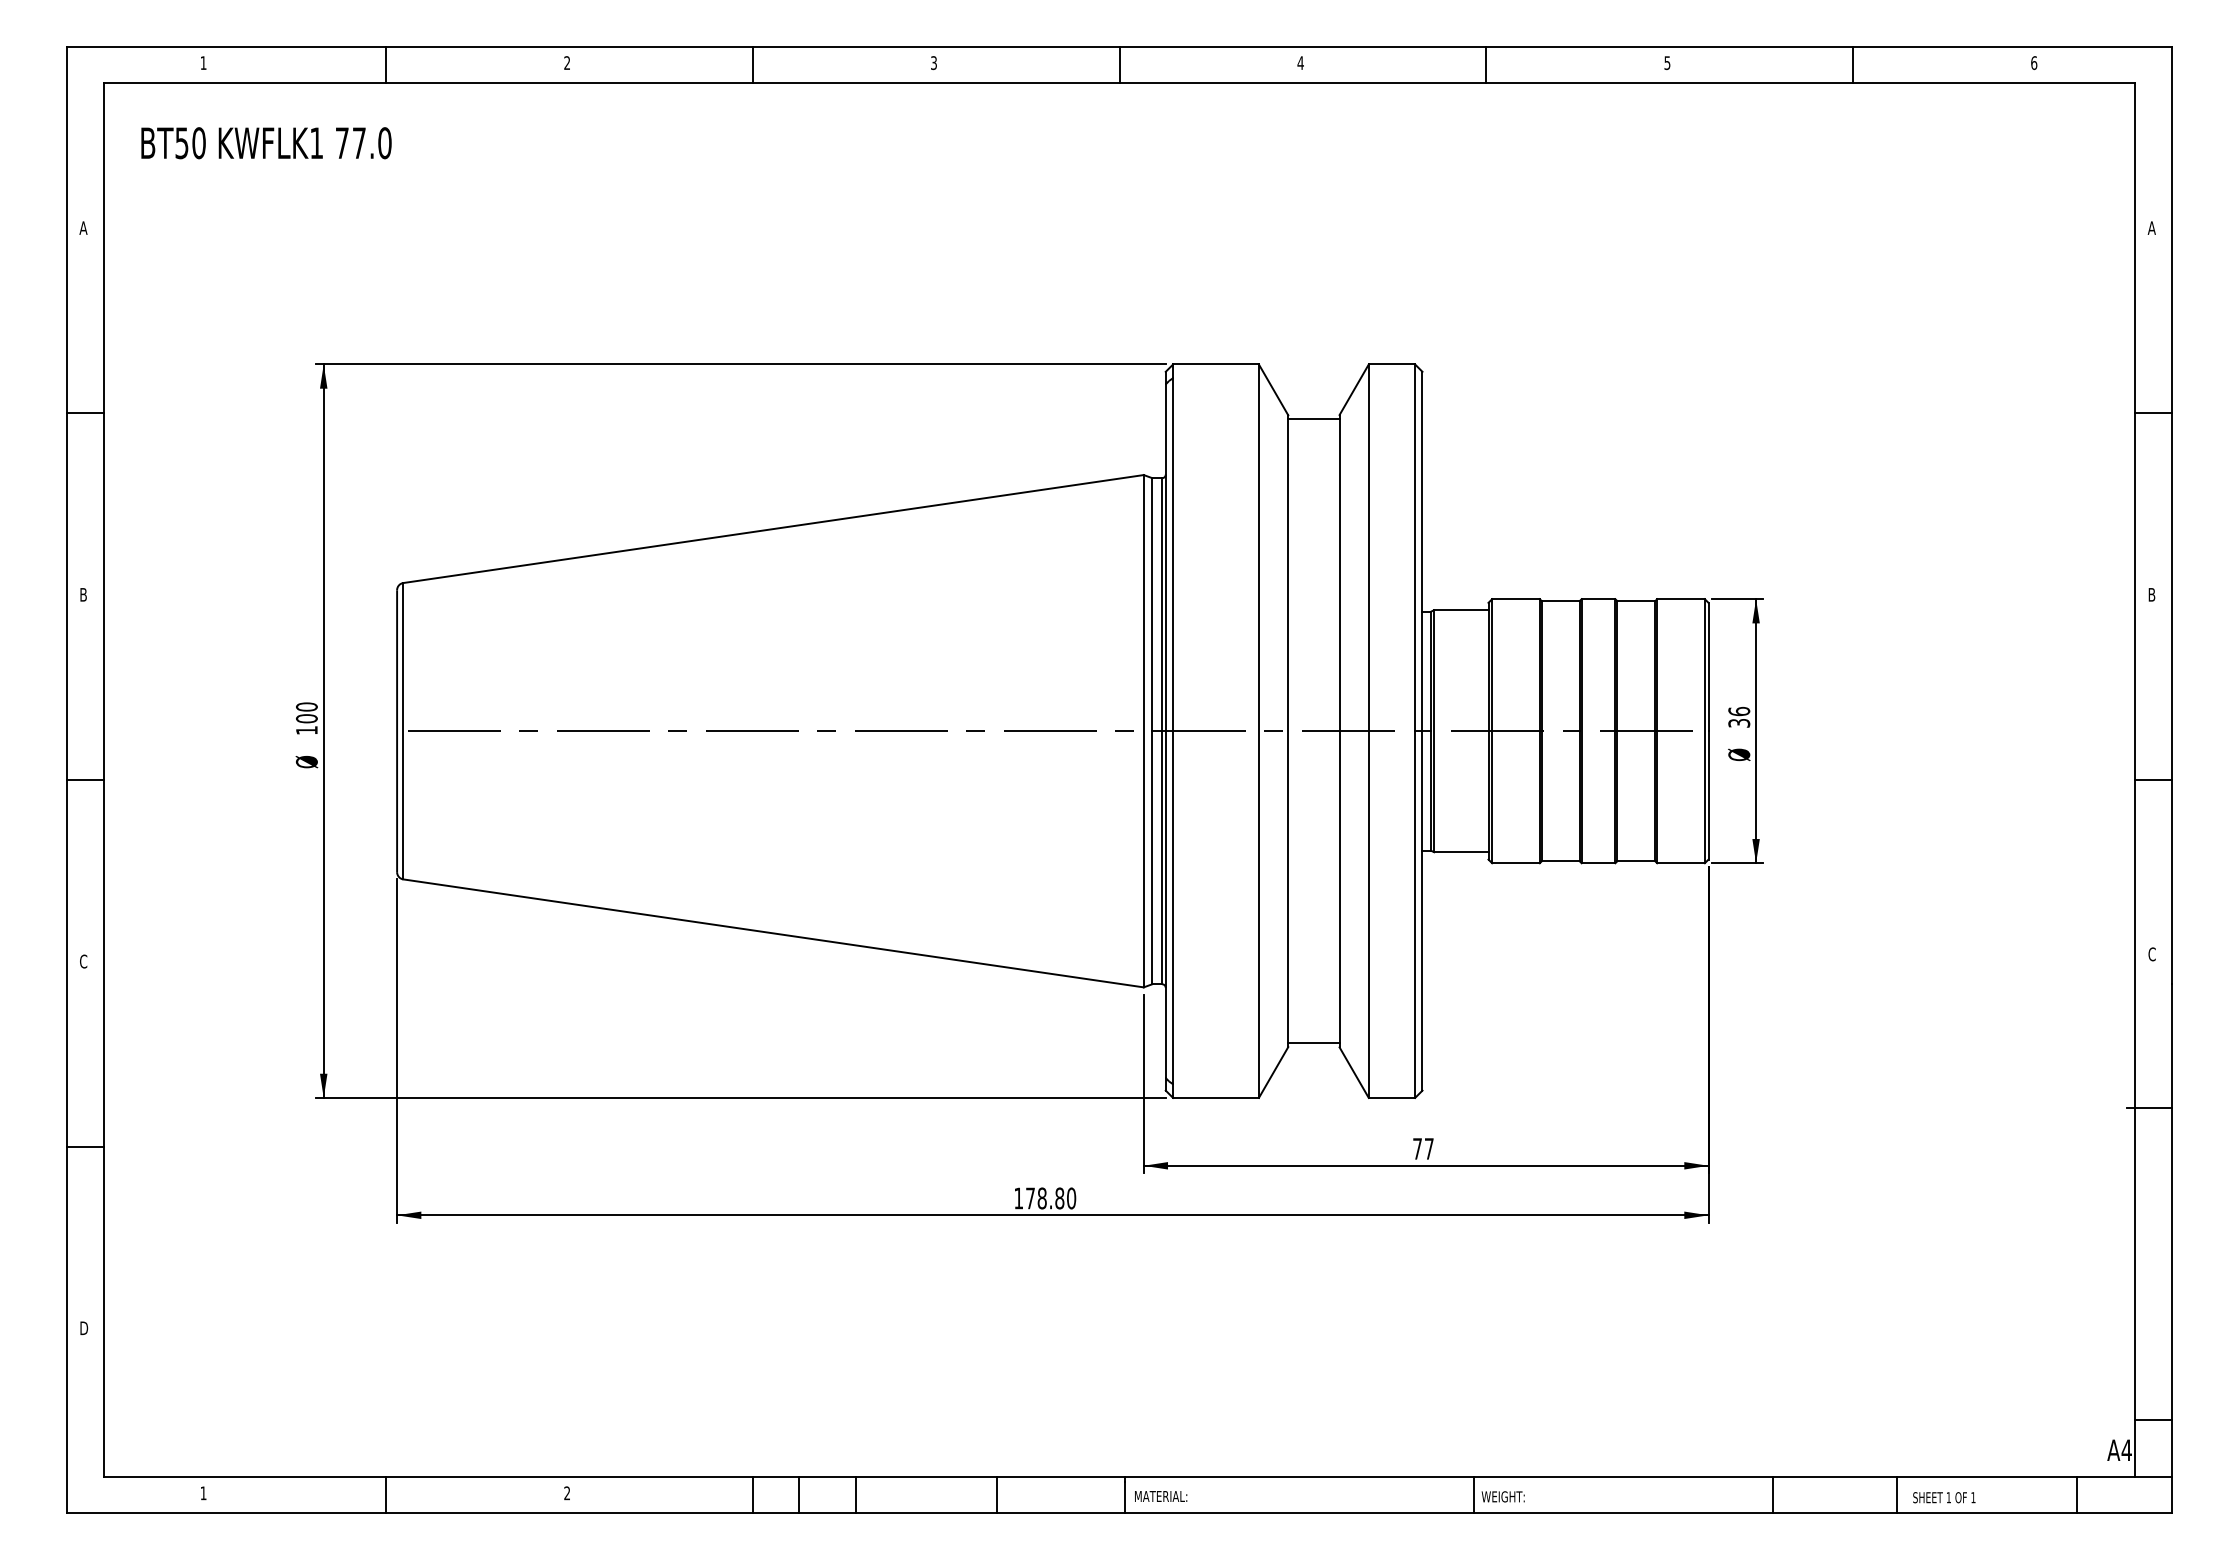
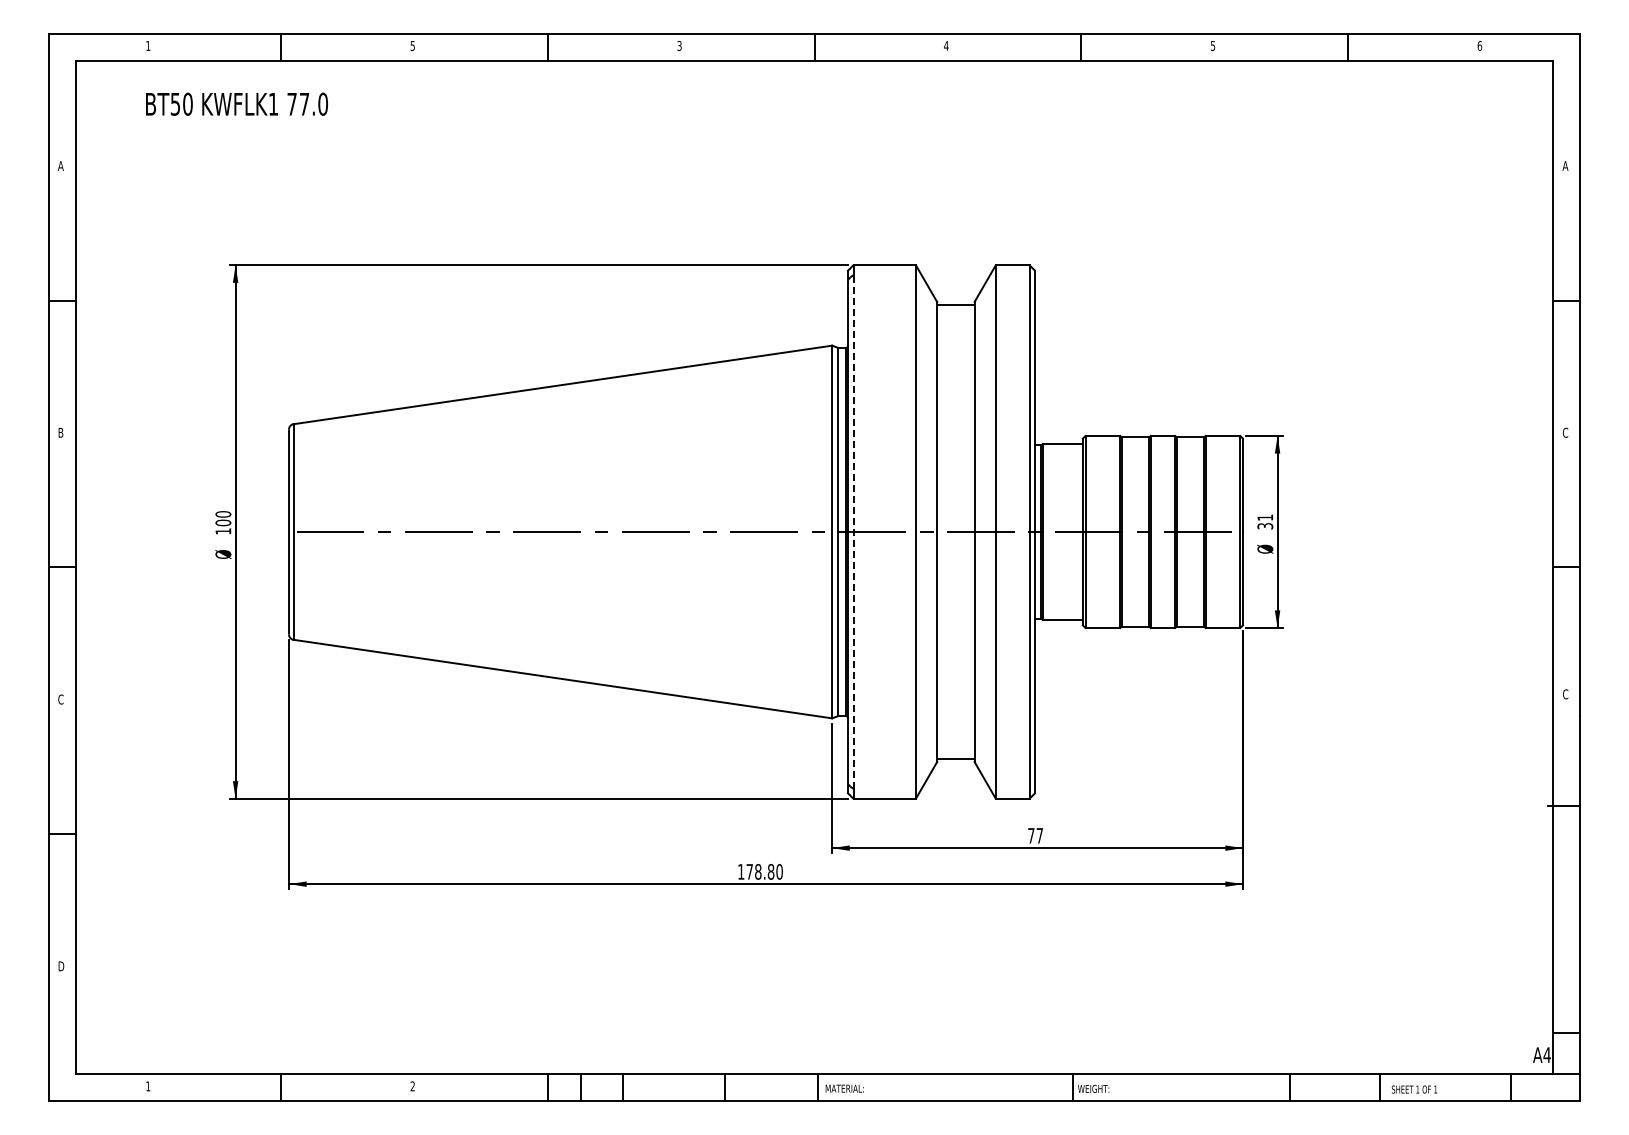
text: (566, 63) -> (412, 46), 2 -> 5
text: (265, 142) -> (236, 103), moved
text: (2151, 594) -> (1565, 432), B -> C
text: (1739, 711) -> (1265, 517), 36 -> 31
line: (1173, 731) -> (853, 532), solid -> dashed

